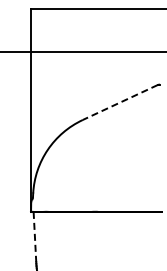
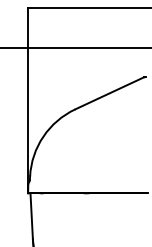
line: (119, 102) -> (108, 93), dashed -> solid
line: (34, 237) -> (31, 216), dashed -> solid

